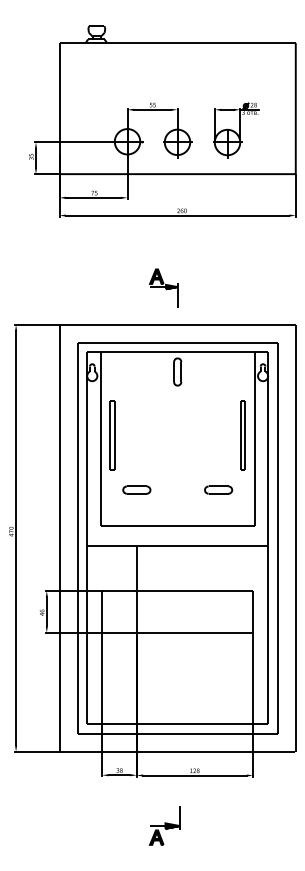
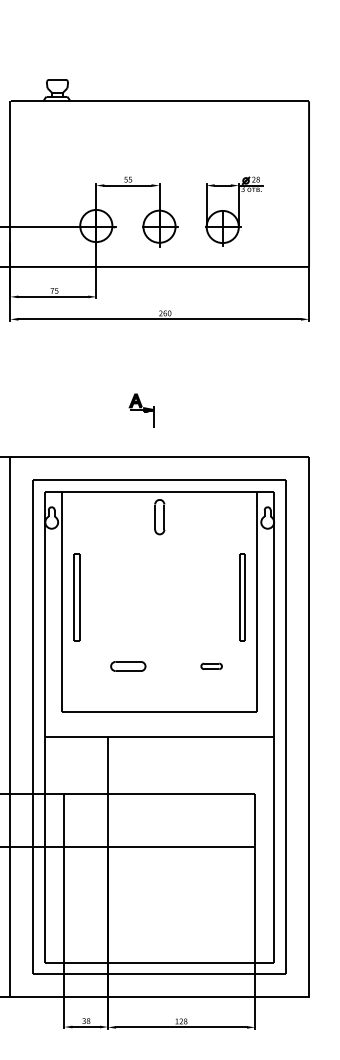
part: (163, 287) -> (141, 410), size x0.7
part: (136, 489) -> (127, 665), moved
part: (218, 489) -> (211, 665), size x0.6

